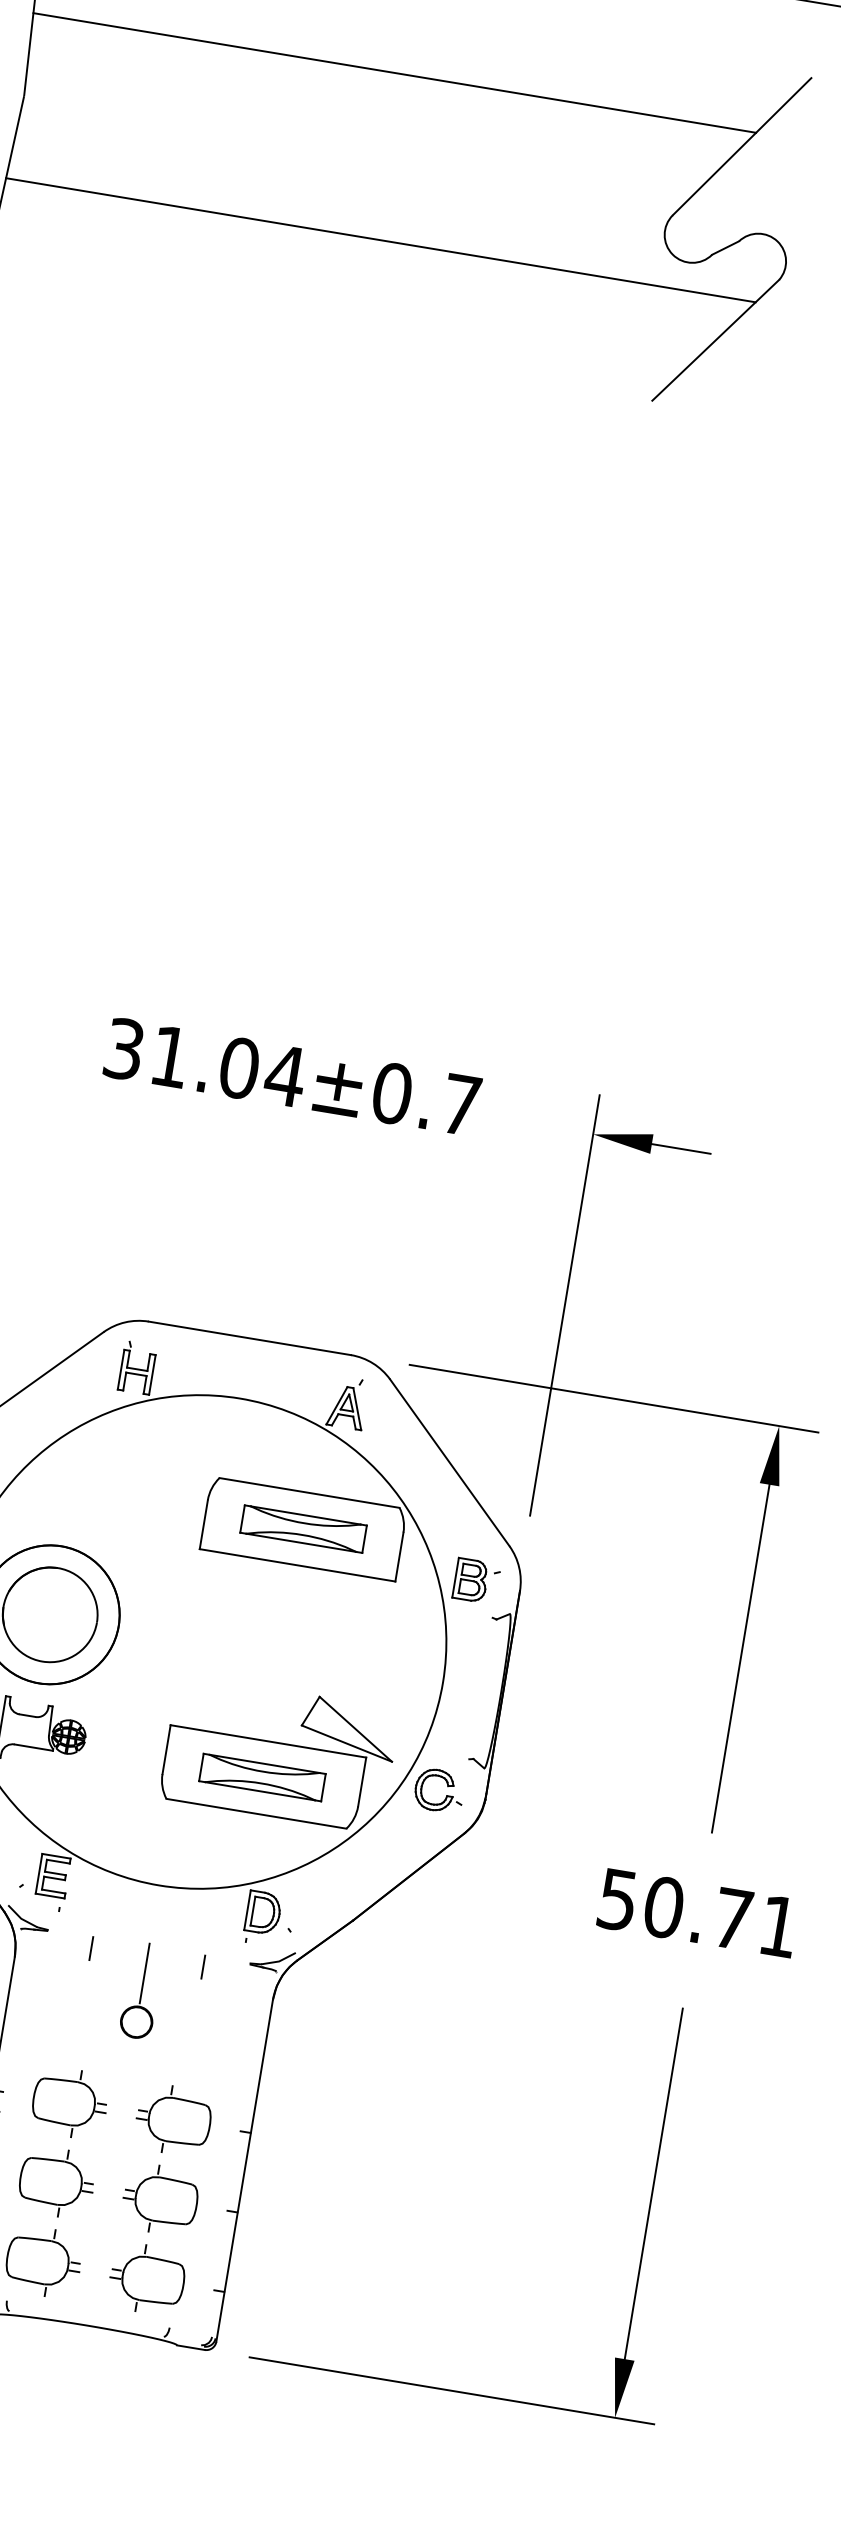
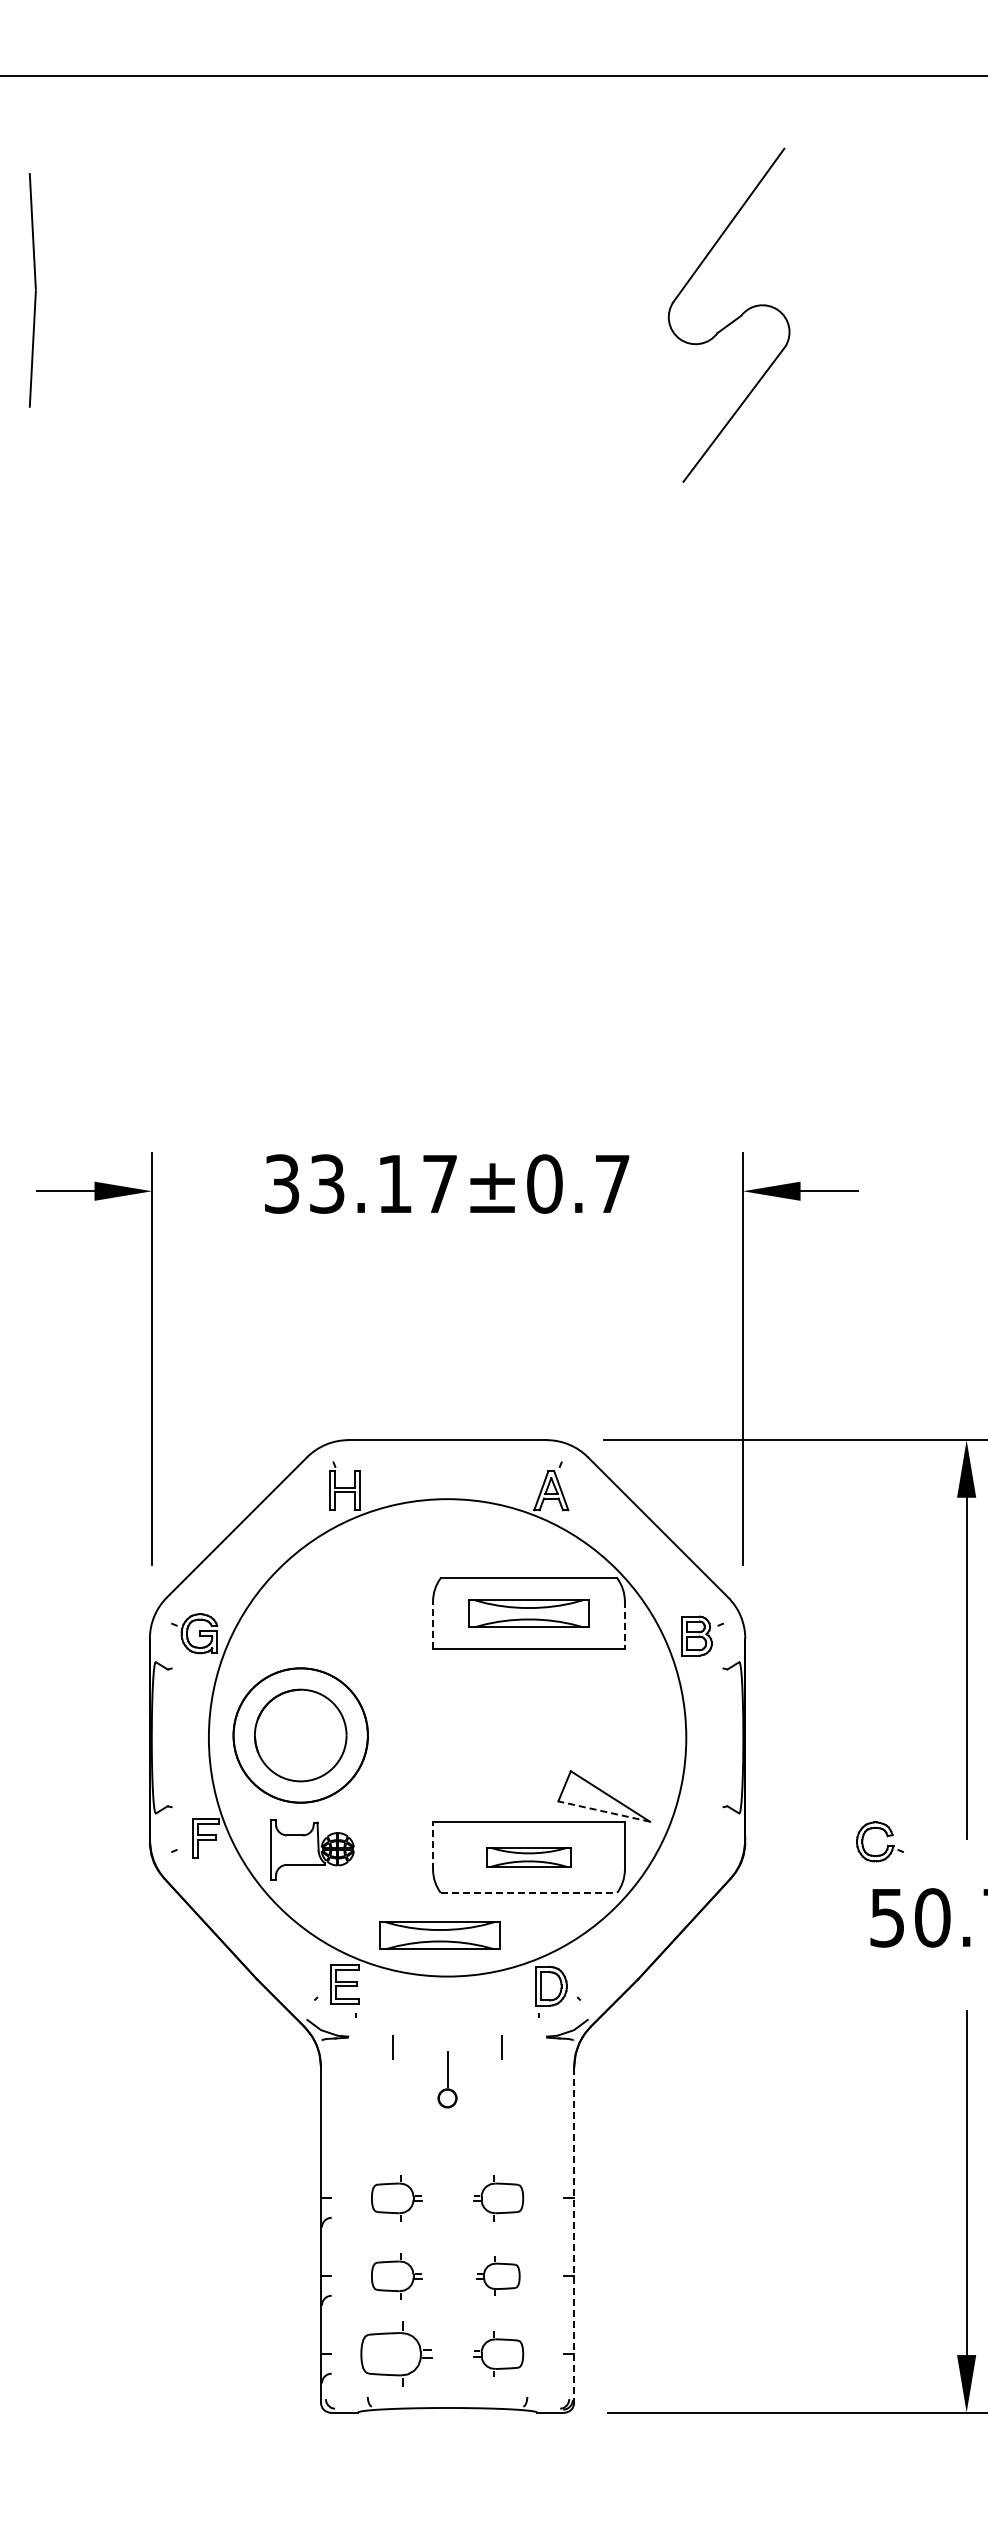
line: (394, 72) -> (385, 209), removed
line: (380, 240) -> (398, 371), removed
text: (228, 1065) -> (384, 1183), 31.04±0.7 -> 33.17±0.7
line: (204, 1525) -> (433, 1625), solid -> dashed
line: (399, 1557) -> (624, 1625), solid -> dashed
line: (347, 1743) -> (604, 1811), solid -> dashed
line: (167, 1749) -> (433, 1845), solid -> dashed
part: (261, 1777) -> (528, 1857), size x0.7
part: (446, 1794) -> (887, 1844), moved
line: (257, 1813) -> (529, 1892), solid -> dashed
part: (157, 1842) -> (439, 1935), added
part: (141, 1990) -> (447, 2079), size x0.6
part: (69, 2103) -> (396, 2198), size x0.7
part: (173, 2120) -> (498, 2198), size x0.7
line: (244, 2171) -> (574, 2236), solid -> dashed
part: (56, 2182) -> (396, 2276), size x0.7
part: (160, 2199) -> (498, 2276), size x0.6
part: (147, 2278) -> (498, 2353), size x0.7

